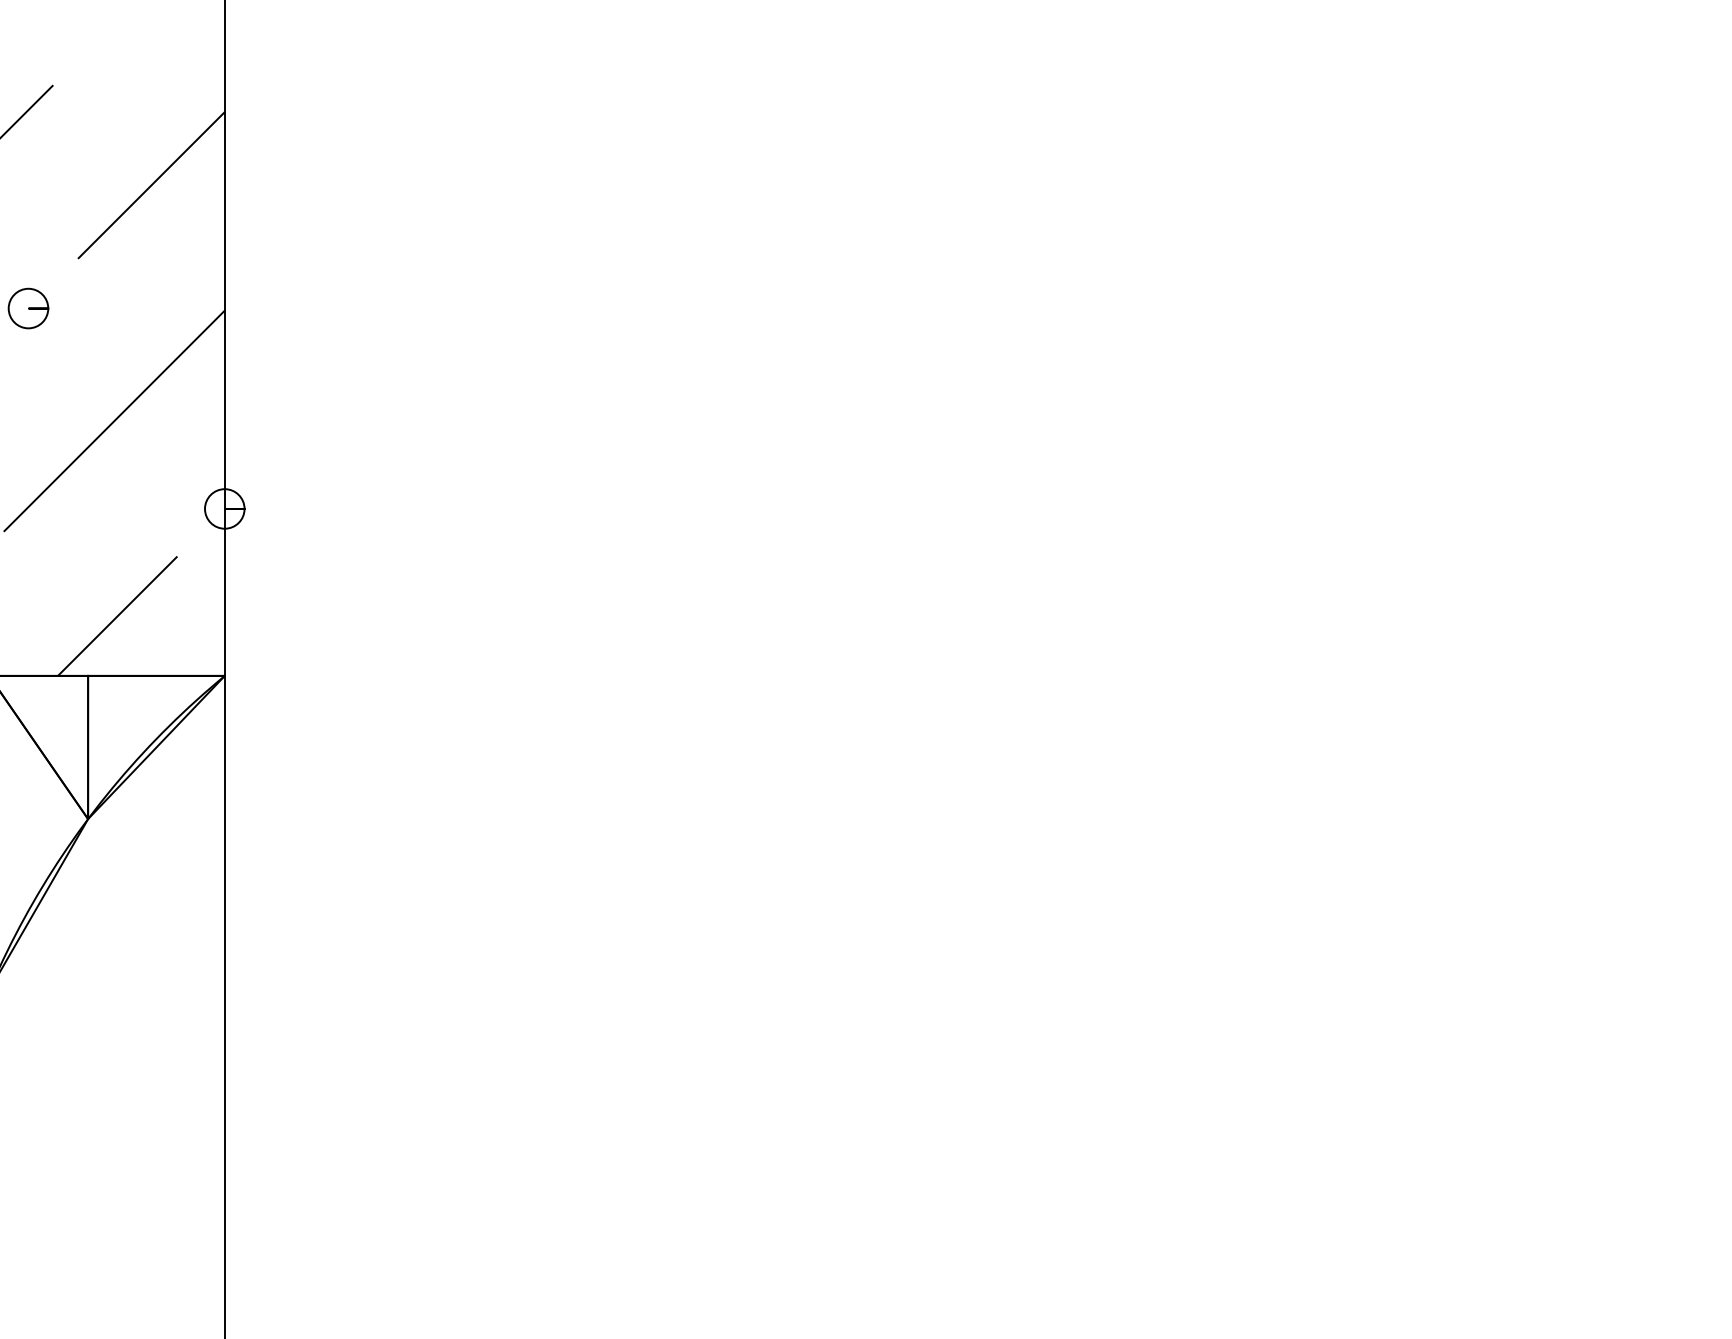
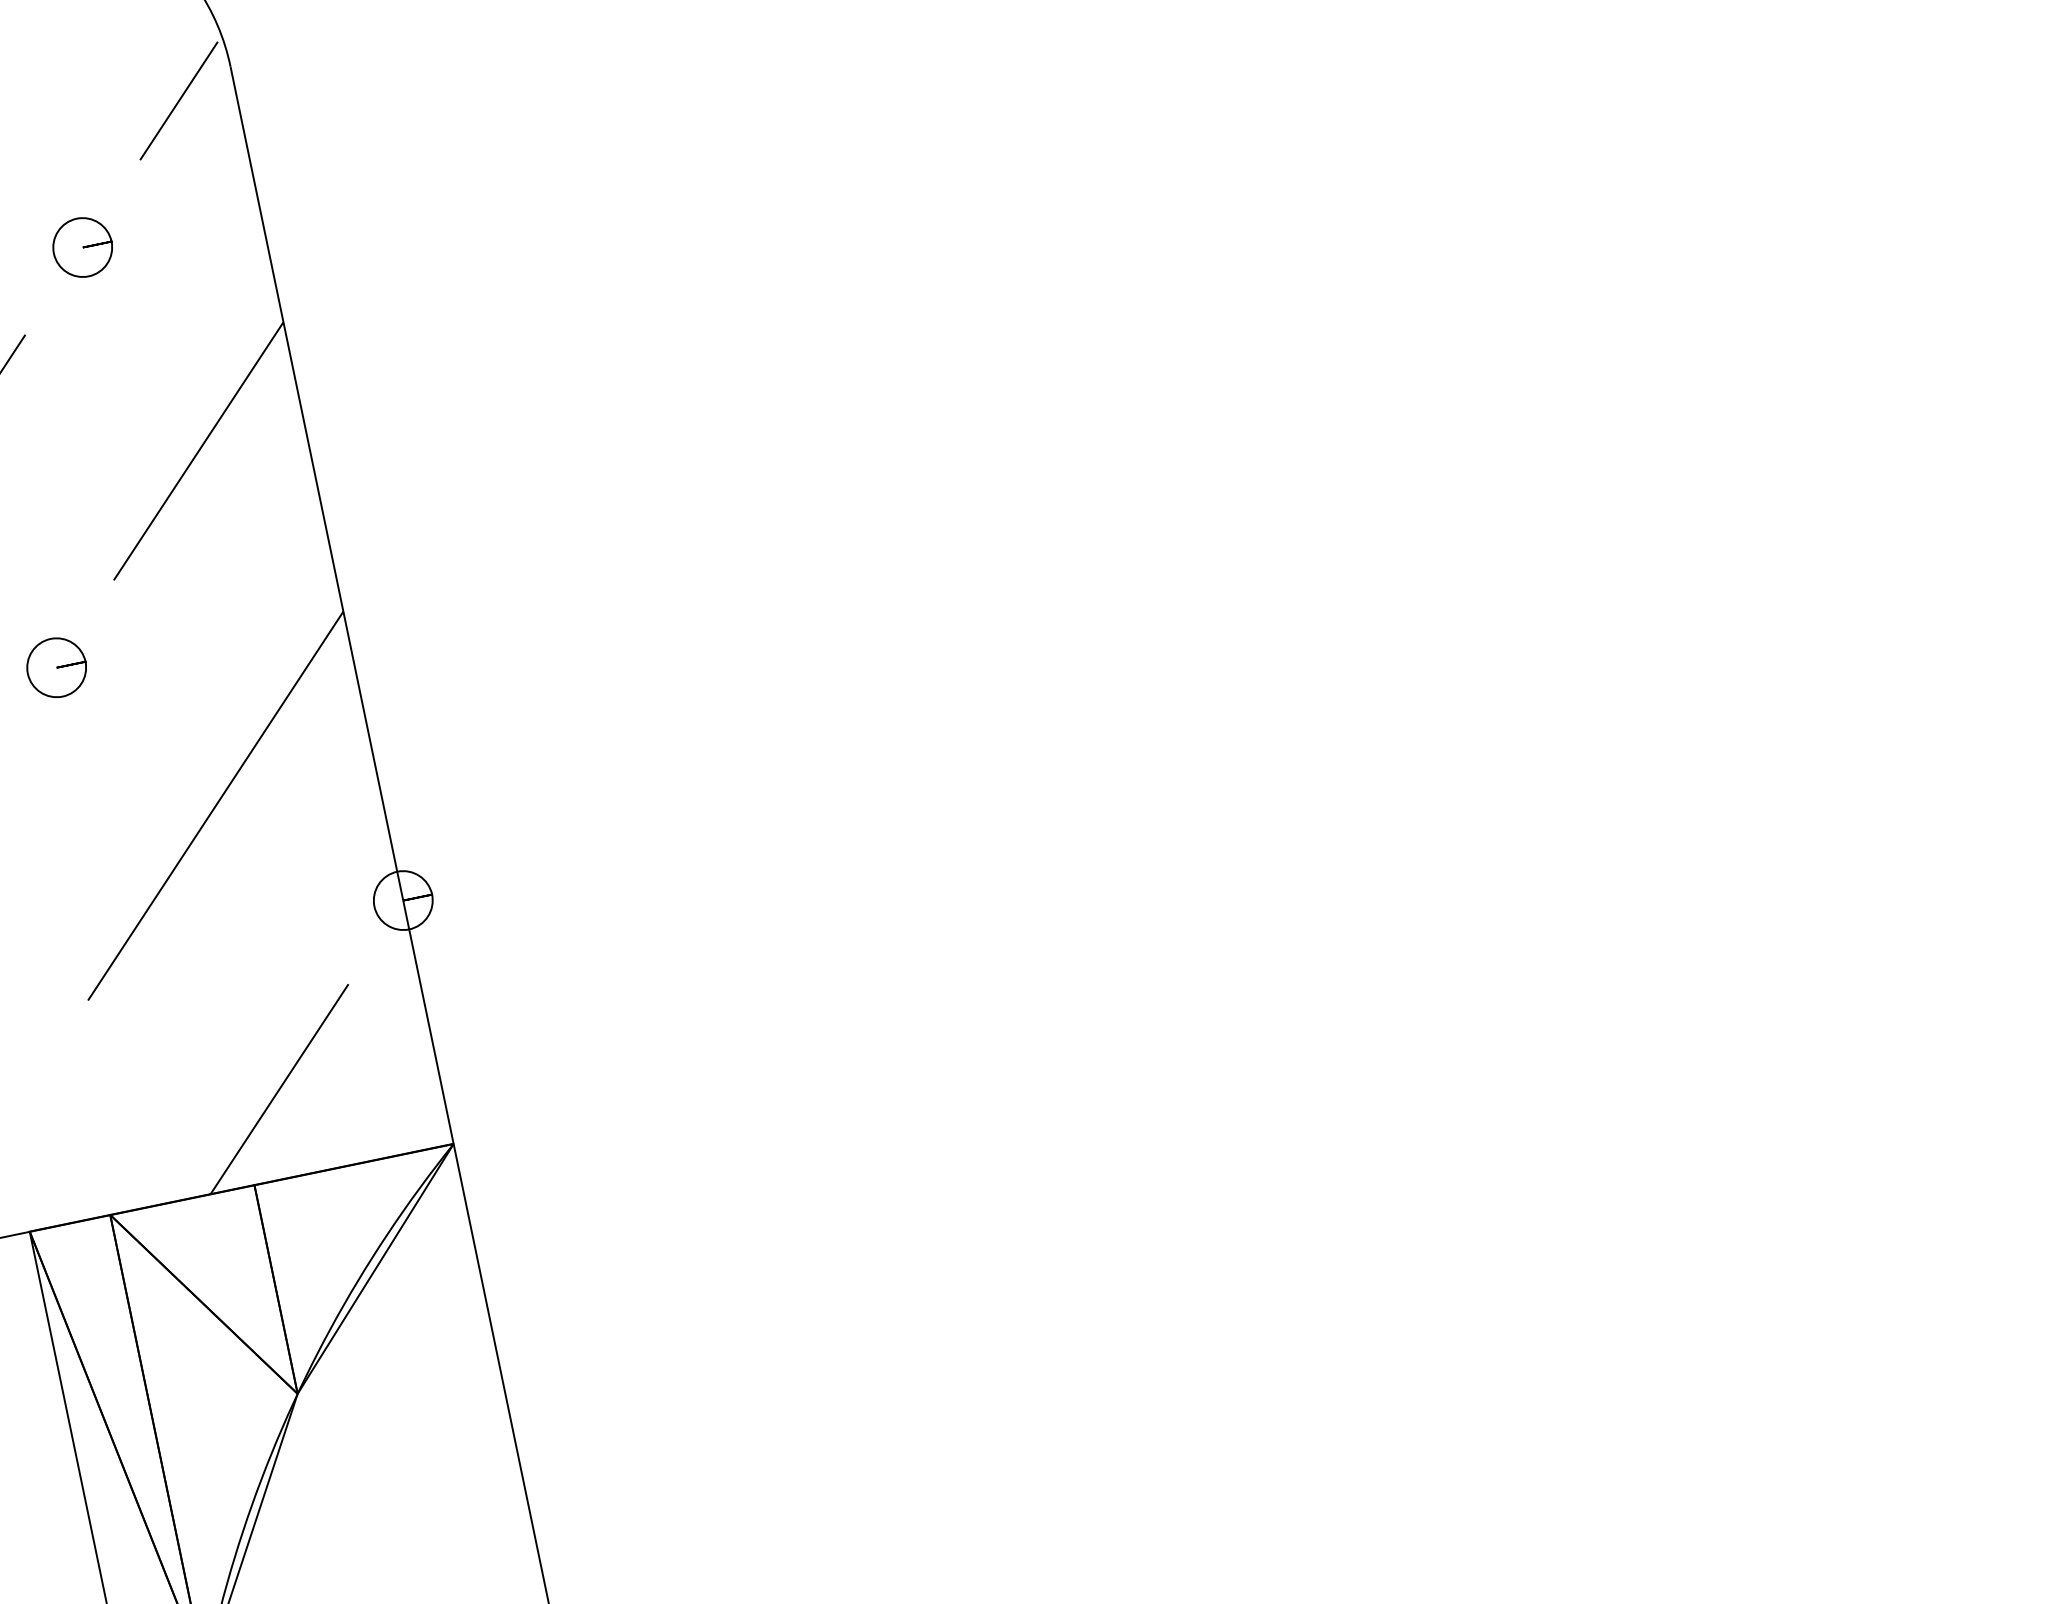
part: (102, 35) -> (82, 247), added

